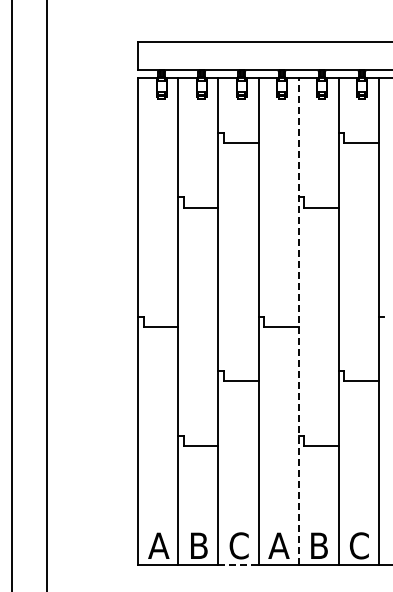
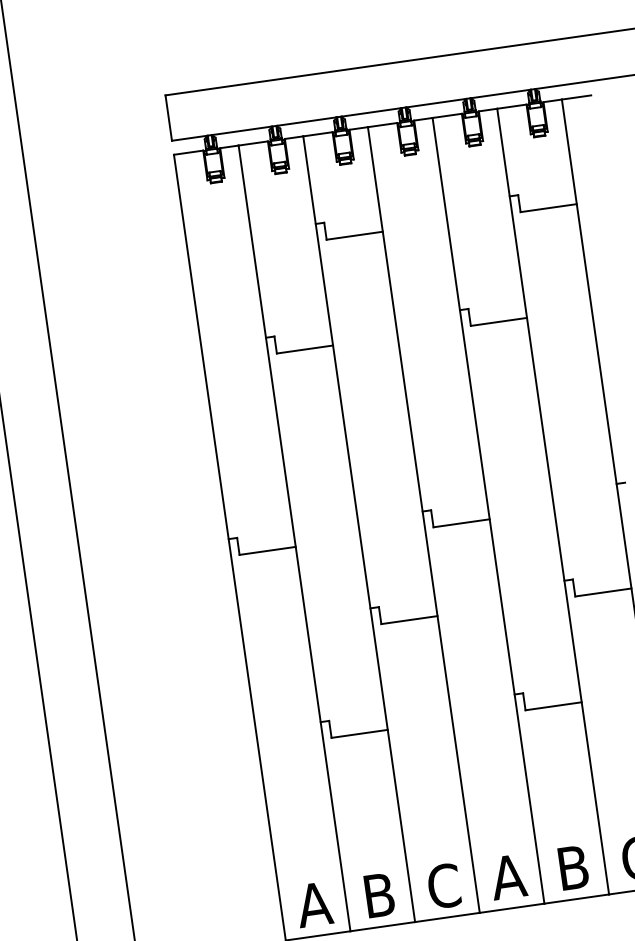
line: (298, 321) -> (488, 510), dashed -> solid
line: (239, 565) -> (449, 917), dashed -> solid

